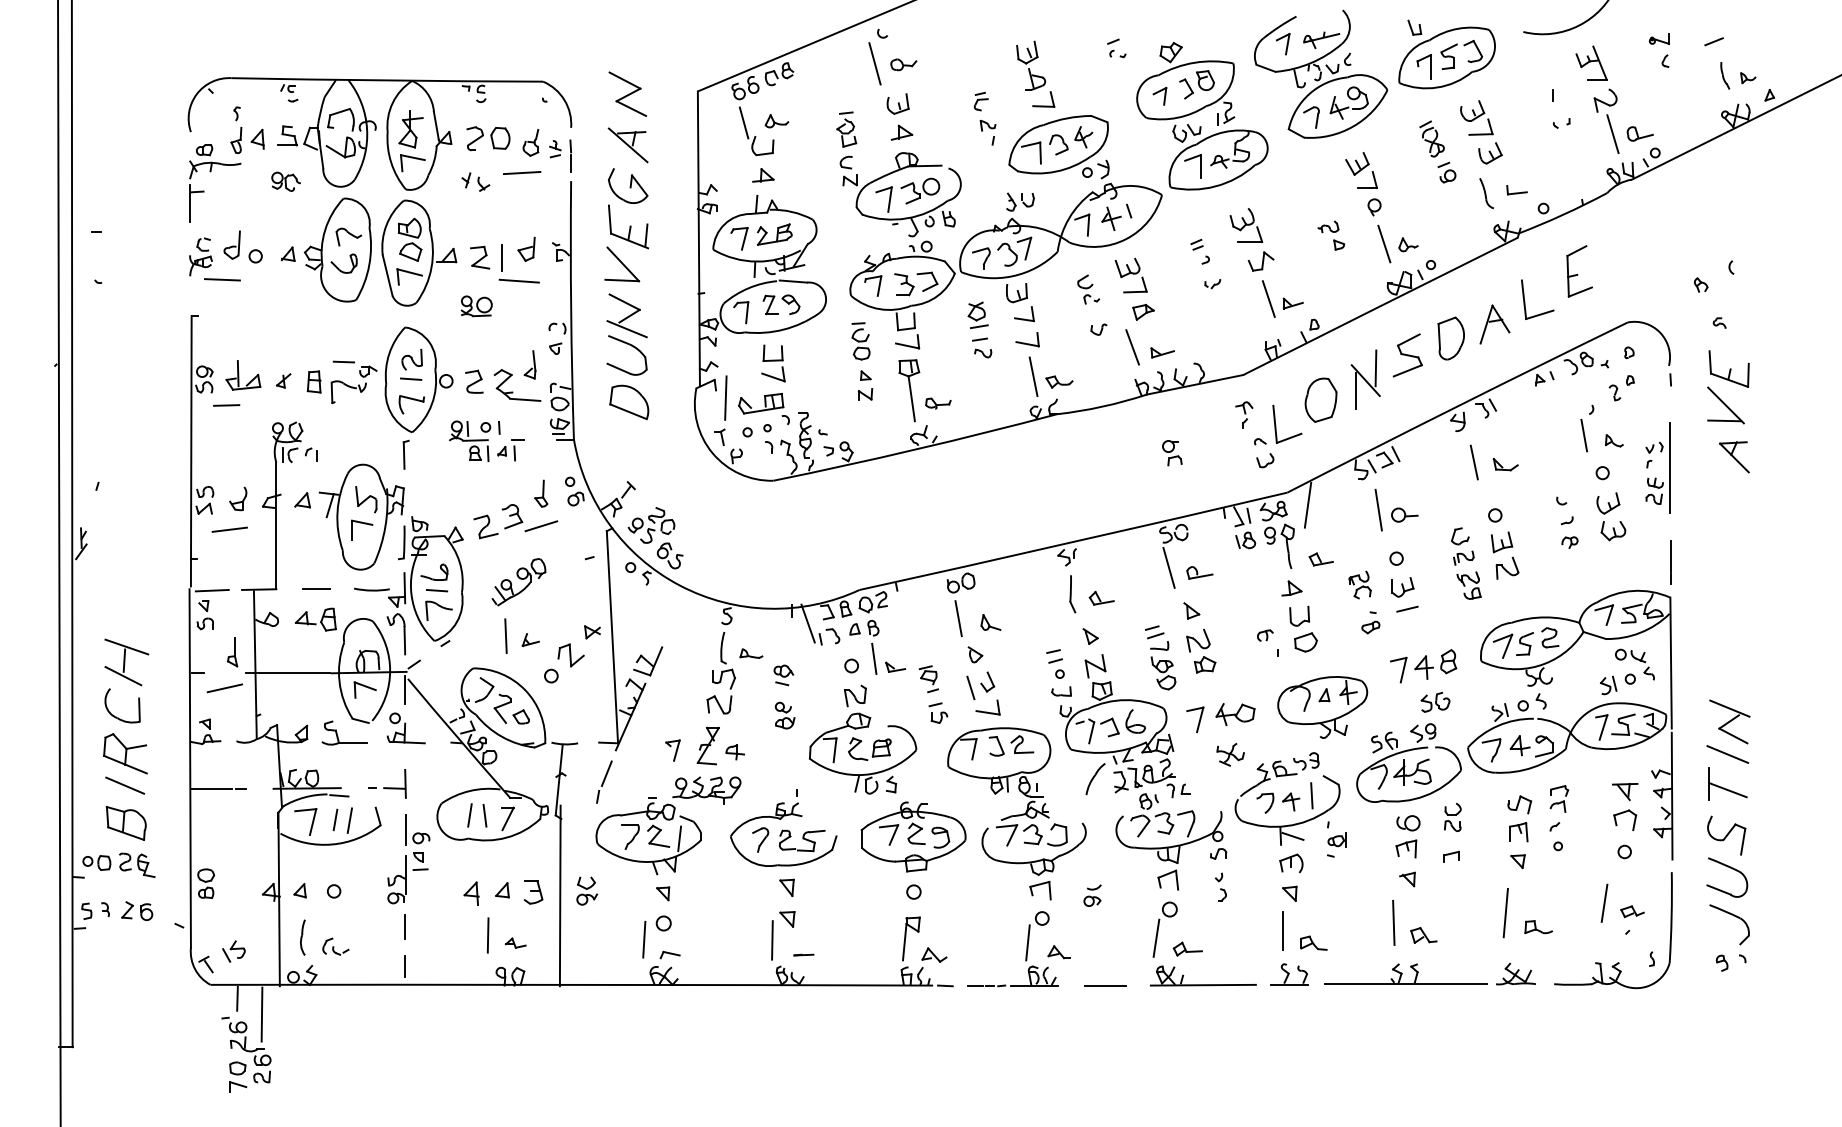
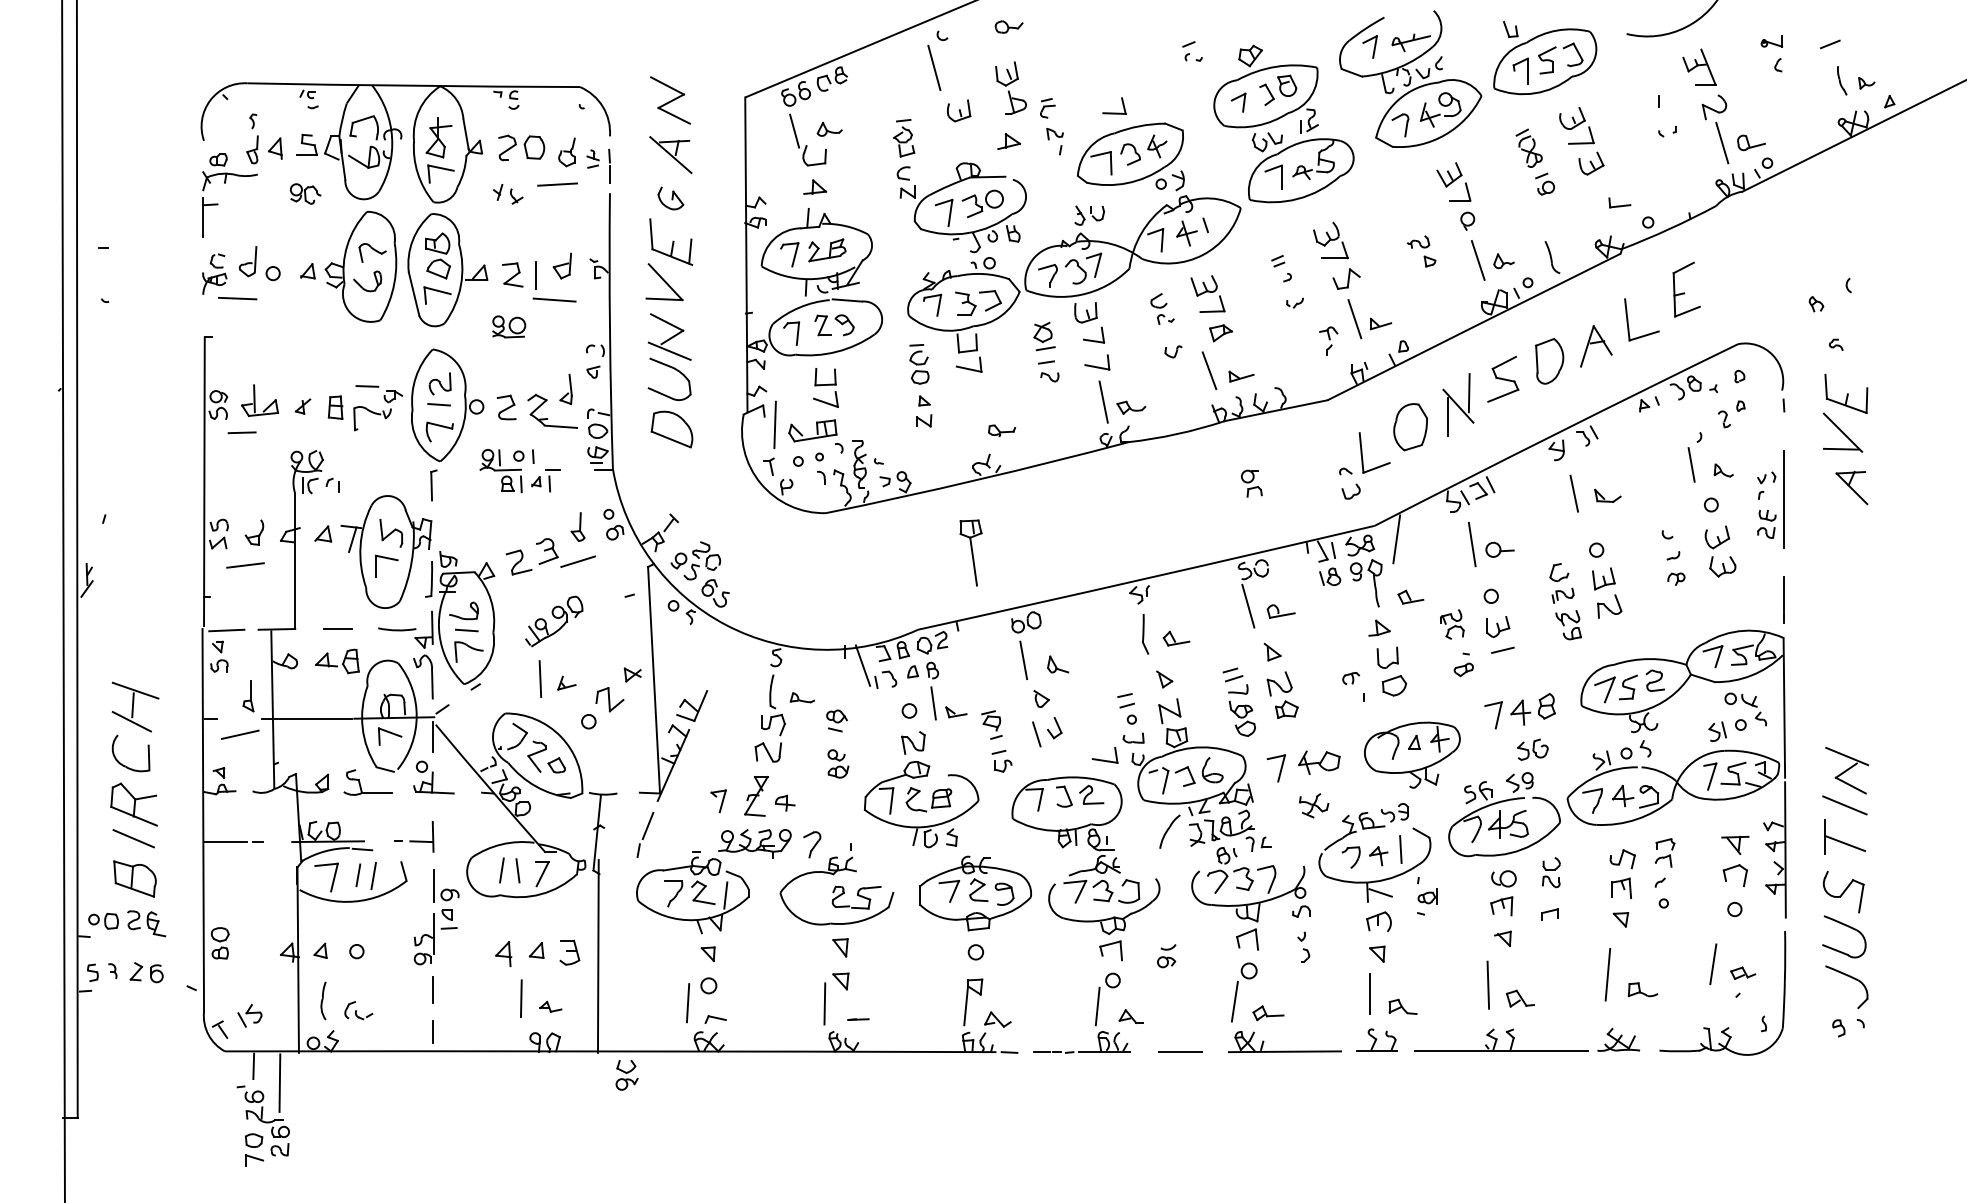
part: (903, 64) -> (1008, 26), moved
part: (1030, 65) -> (1010, 87), moved
part: (902, 132) -> (1009, 141), moved
part: (627, 186) -> (670, 198), size x0.6
part: (1486, 193) -> (1552, 257), moved
part: (908, 390) -> (970, 552), moved
part: (1244, 414) -> (1328, 340), moved
part: (987, 706) -> (1104, 754), moved
part: (760, 839) -> (812, 844), moved
part: (586, 891) -> (626, 1075), moved

